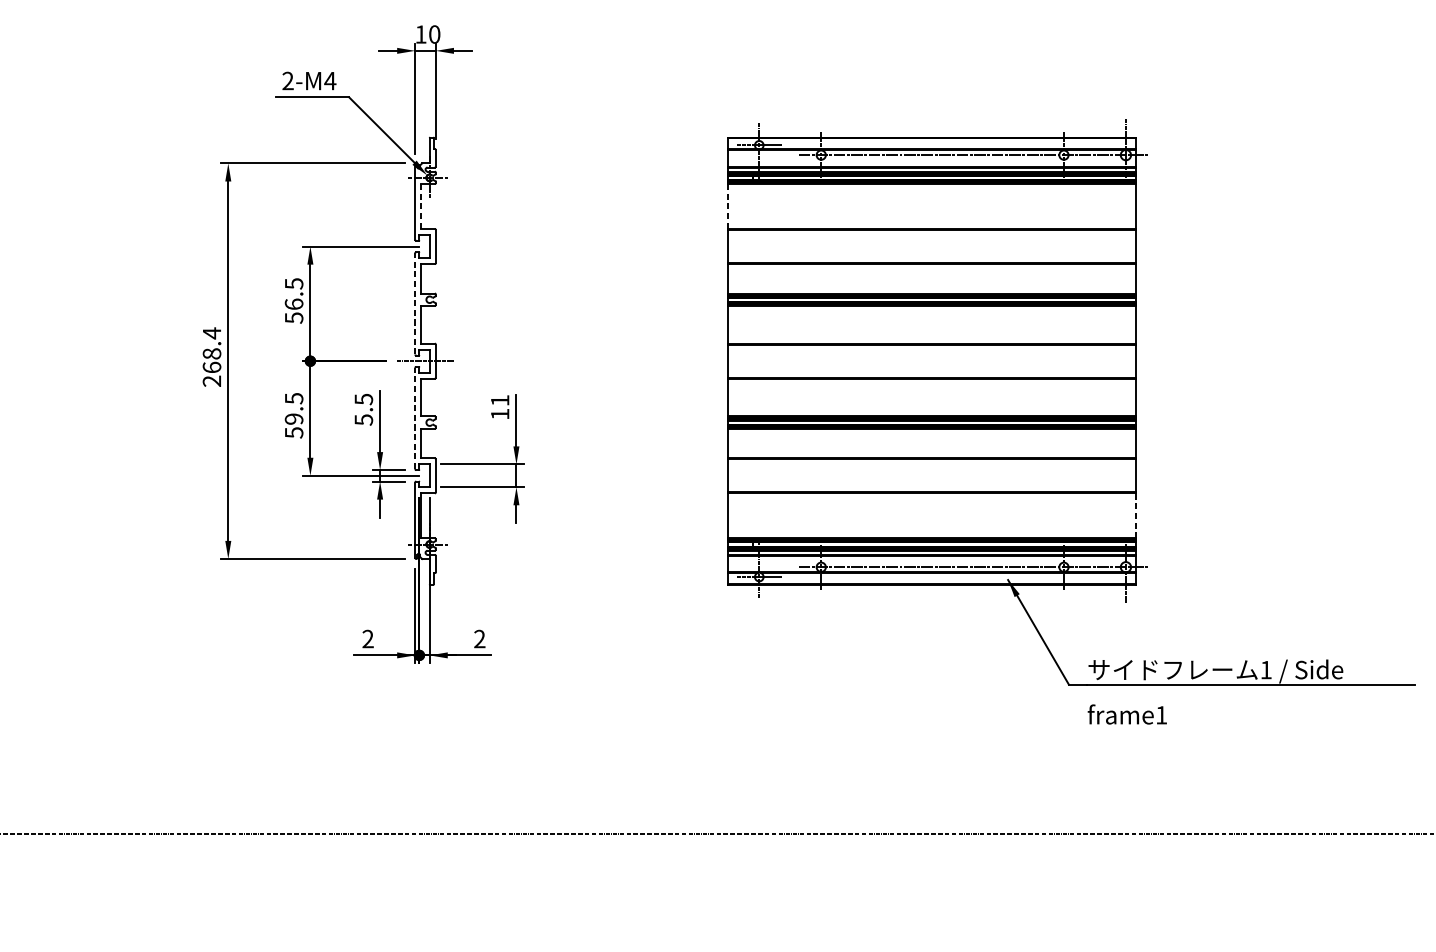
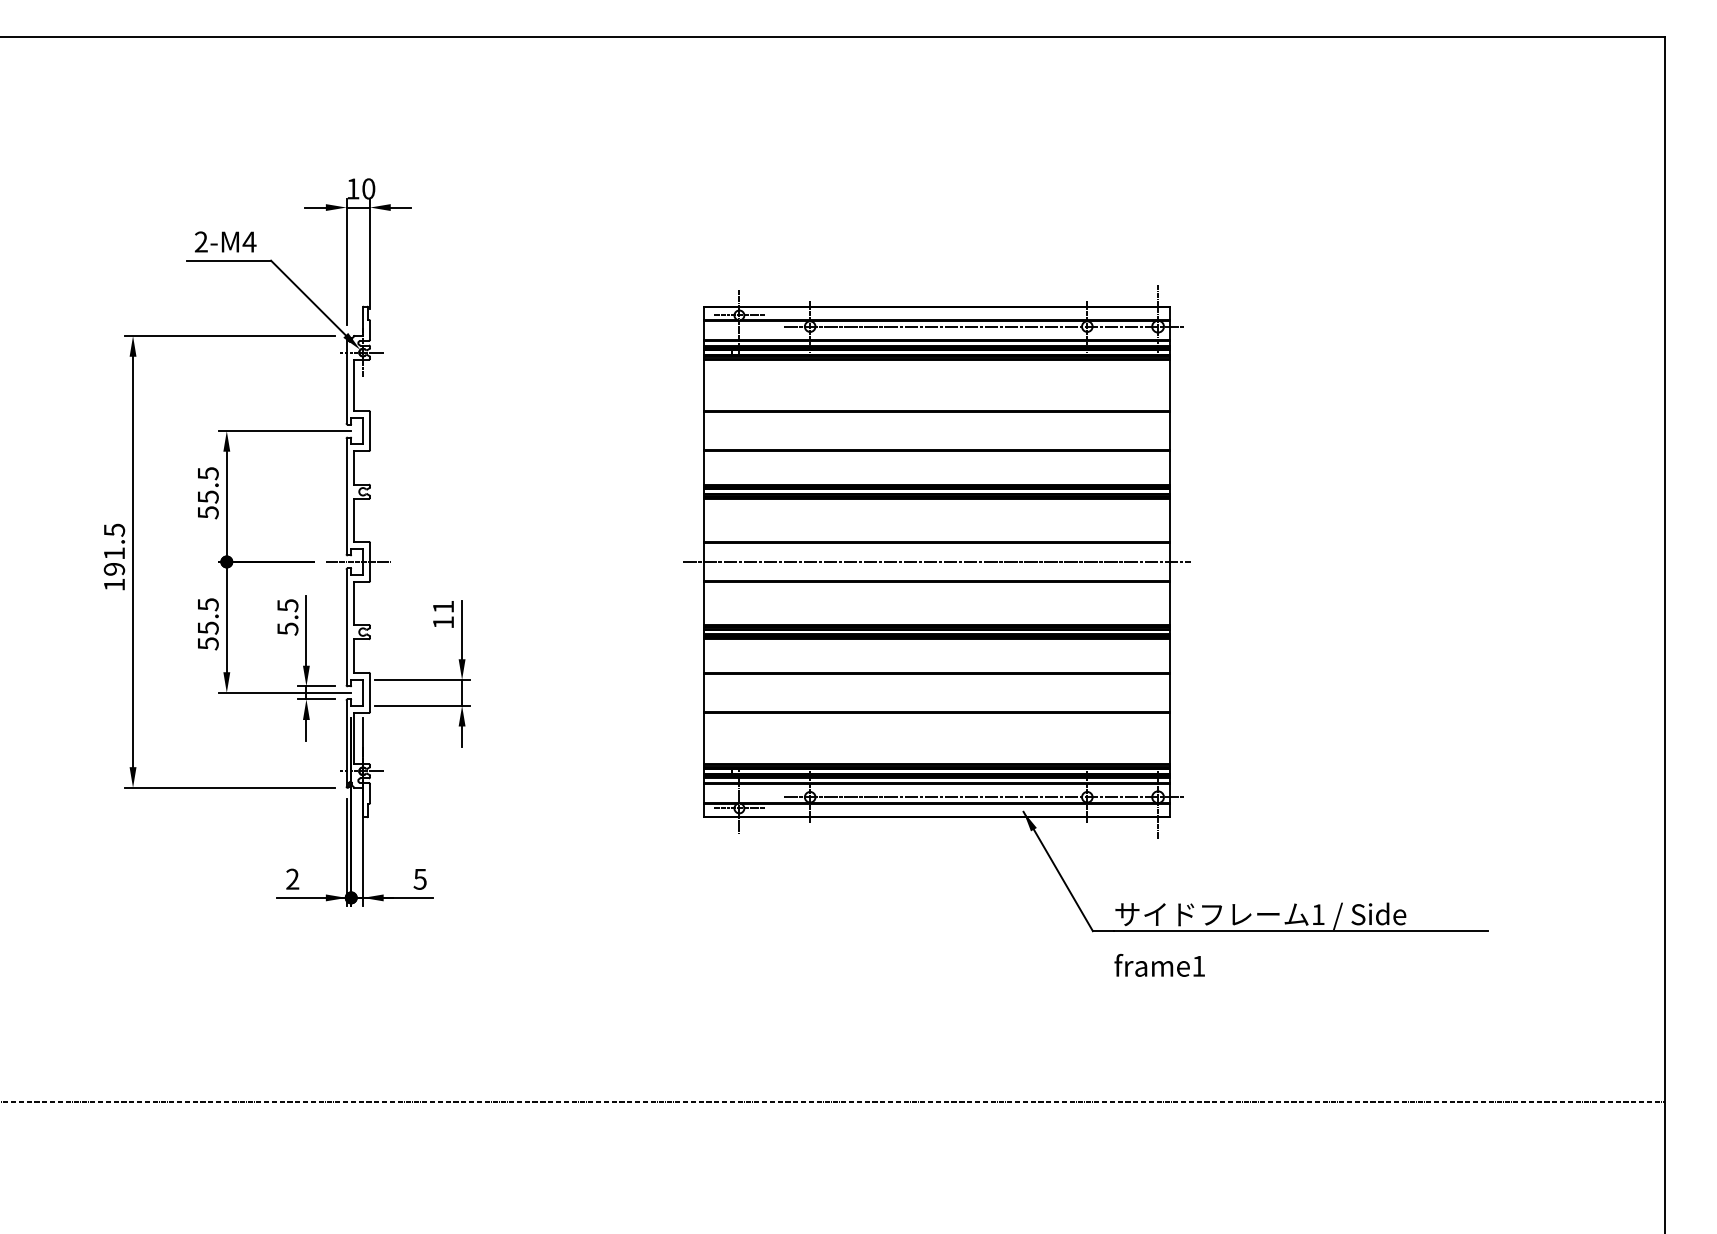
line: (421, 206) -> (353, 385), dashed -> solid
line: (728, 206) -> (704, 385), dashed -> solid
text: (293, 303) -> (207, 496), 56.5 -> 55.5
line: (415, 303) -> (346, 496), dashed -> solid
text: (212, 357) -> (114, 557), 268.4 -> 191.5
line: (931, 360) -> (936, 561), added
text: (293, 418) -> (207, 627), 59.5 -> 55.5
line: (415, 418) -> (346, 627), dashed -> solid
line: (1135, 515) -> (1169, 738), dashed -> solid
text: (479, 638) -> (419, 878), 2 -> 5

